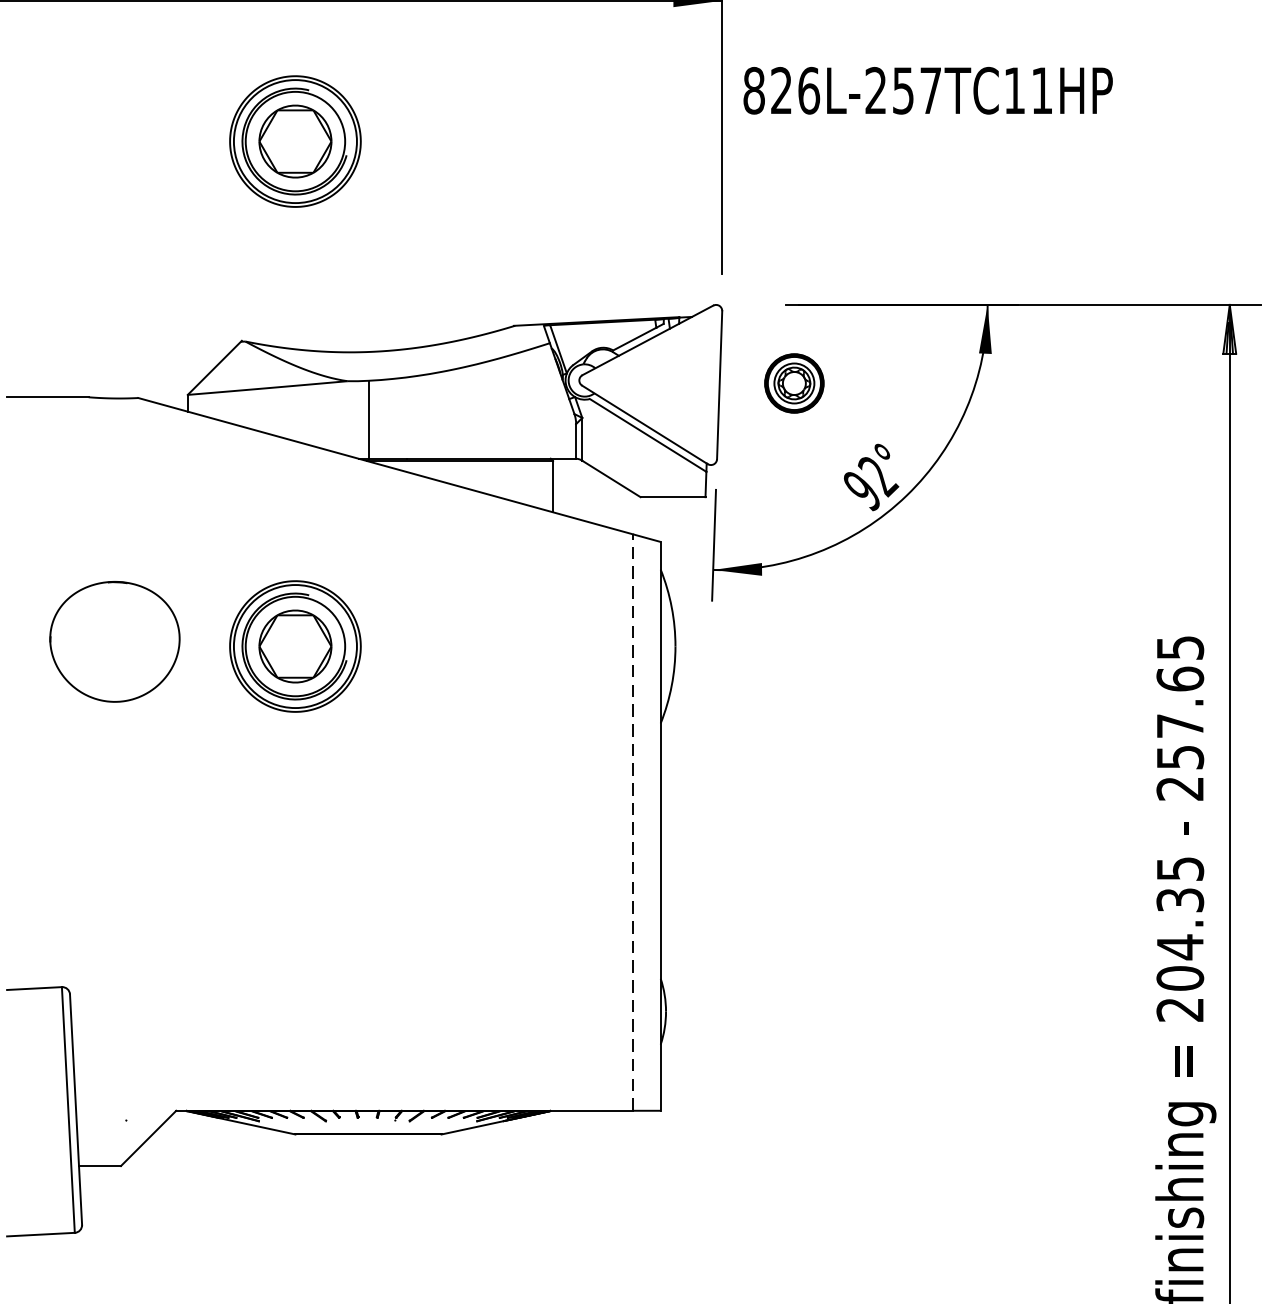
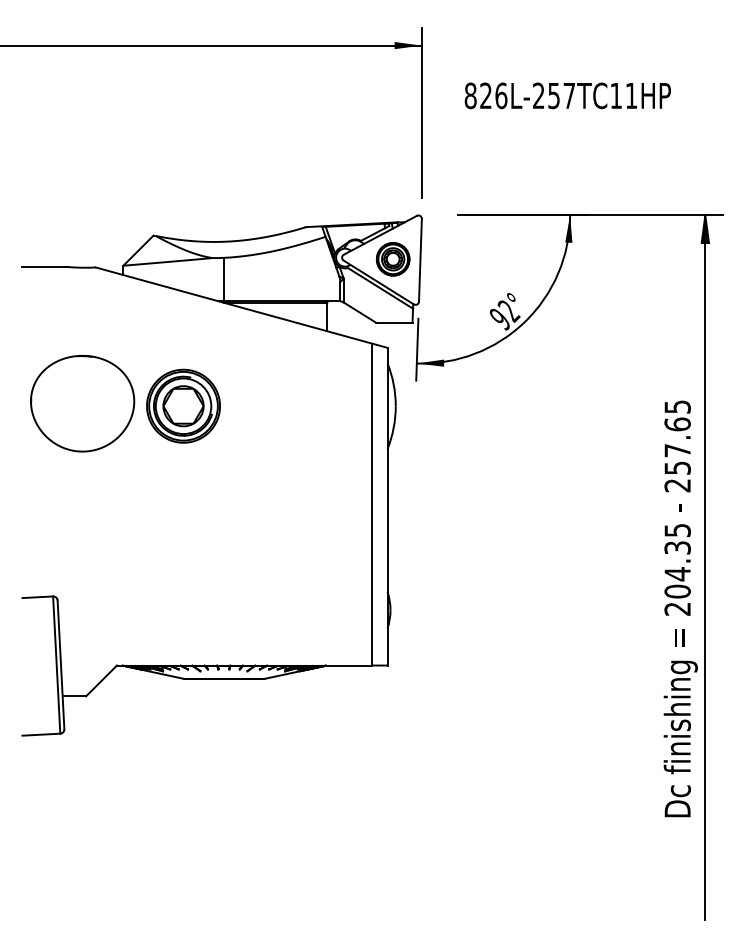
text: (927, 90) -> (567, 95), moved
part: (295, 140) -> (183, 123), removed
part: (794, 383) -> (393, 259), moved
part: (114, 641) -> (82, 403), size x1.43
line: (633, 822) -> (372, 504), dashed -> solid

